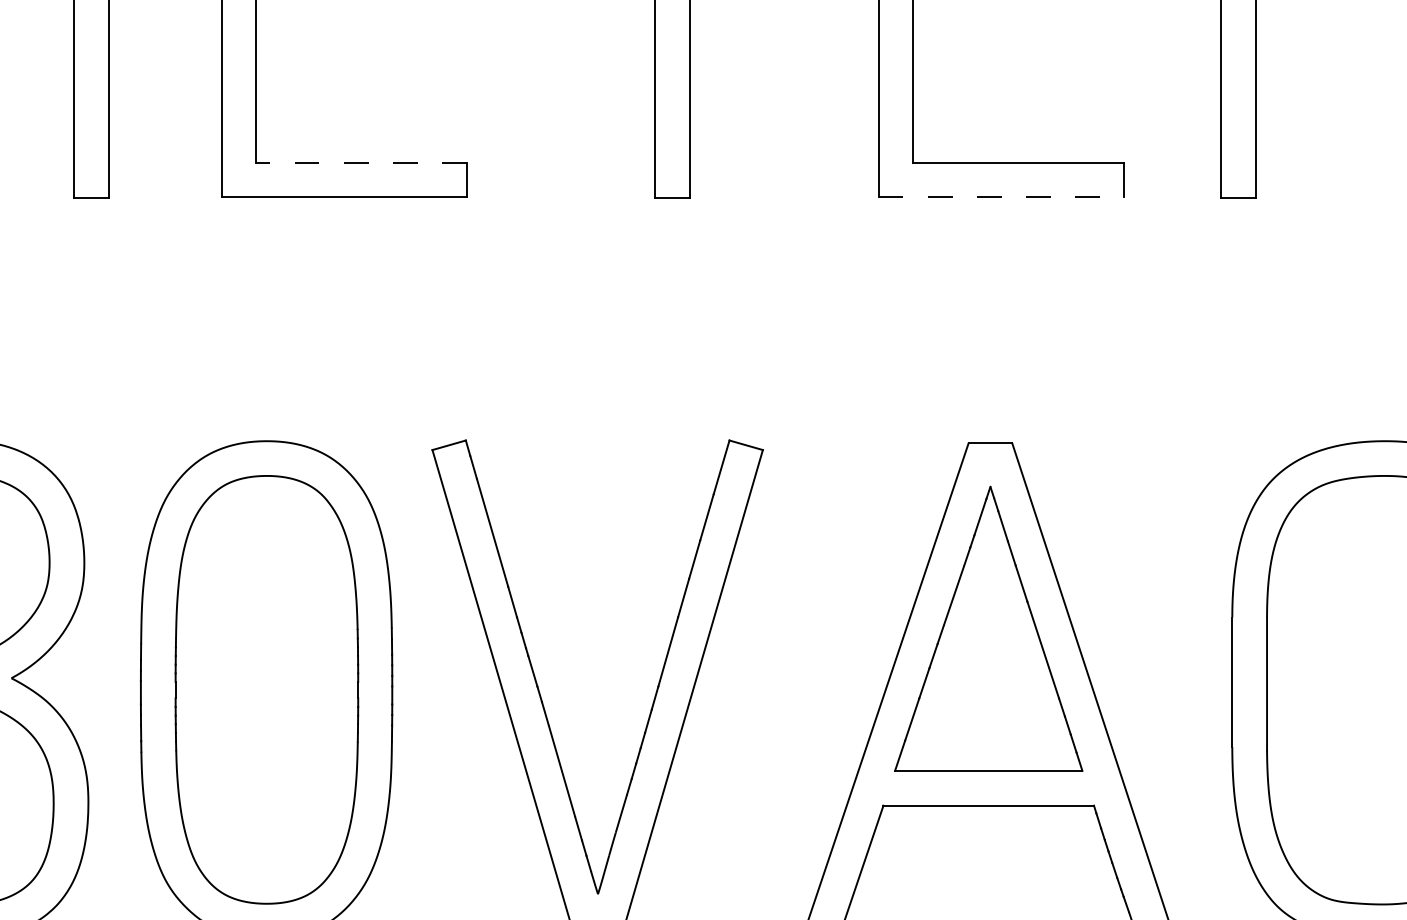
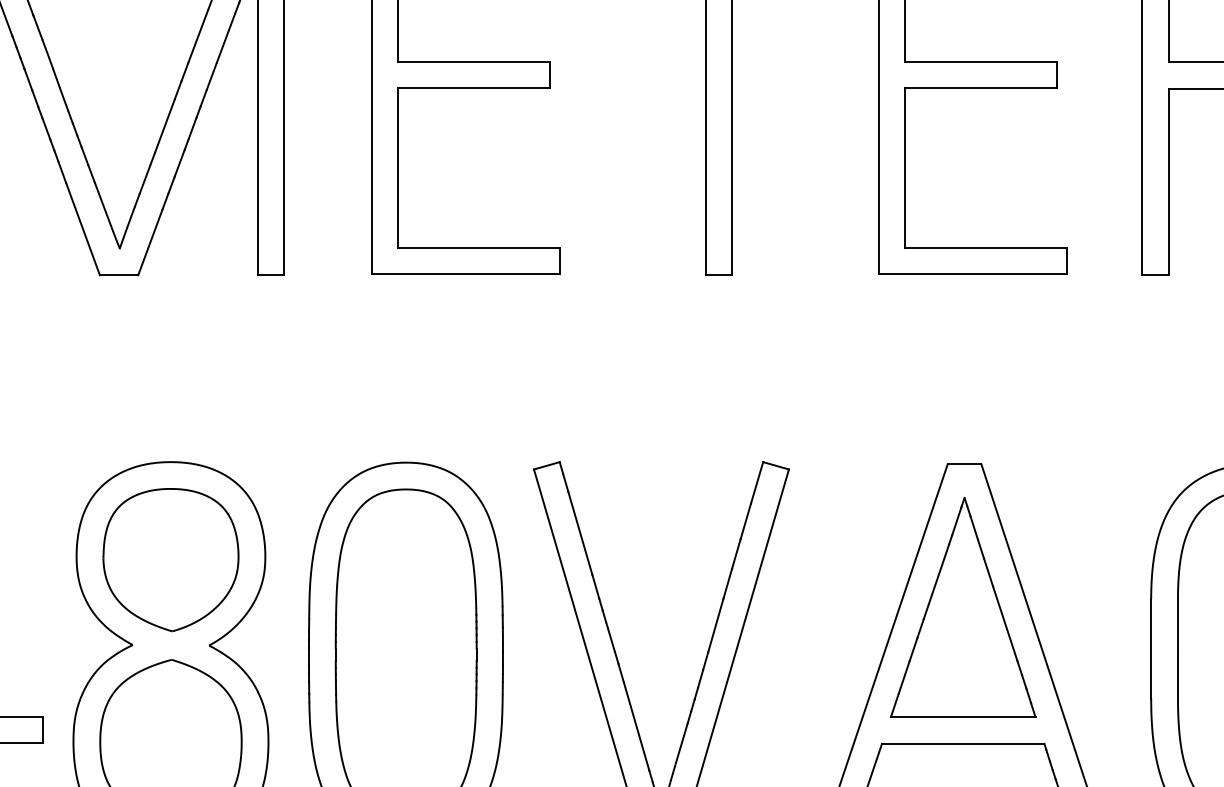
line: (360, 162) -> (478, 247), dashed -> solid
line: (1002, 197) -> (973, 274), dashed -> solid

